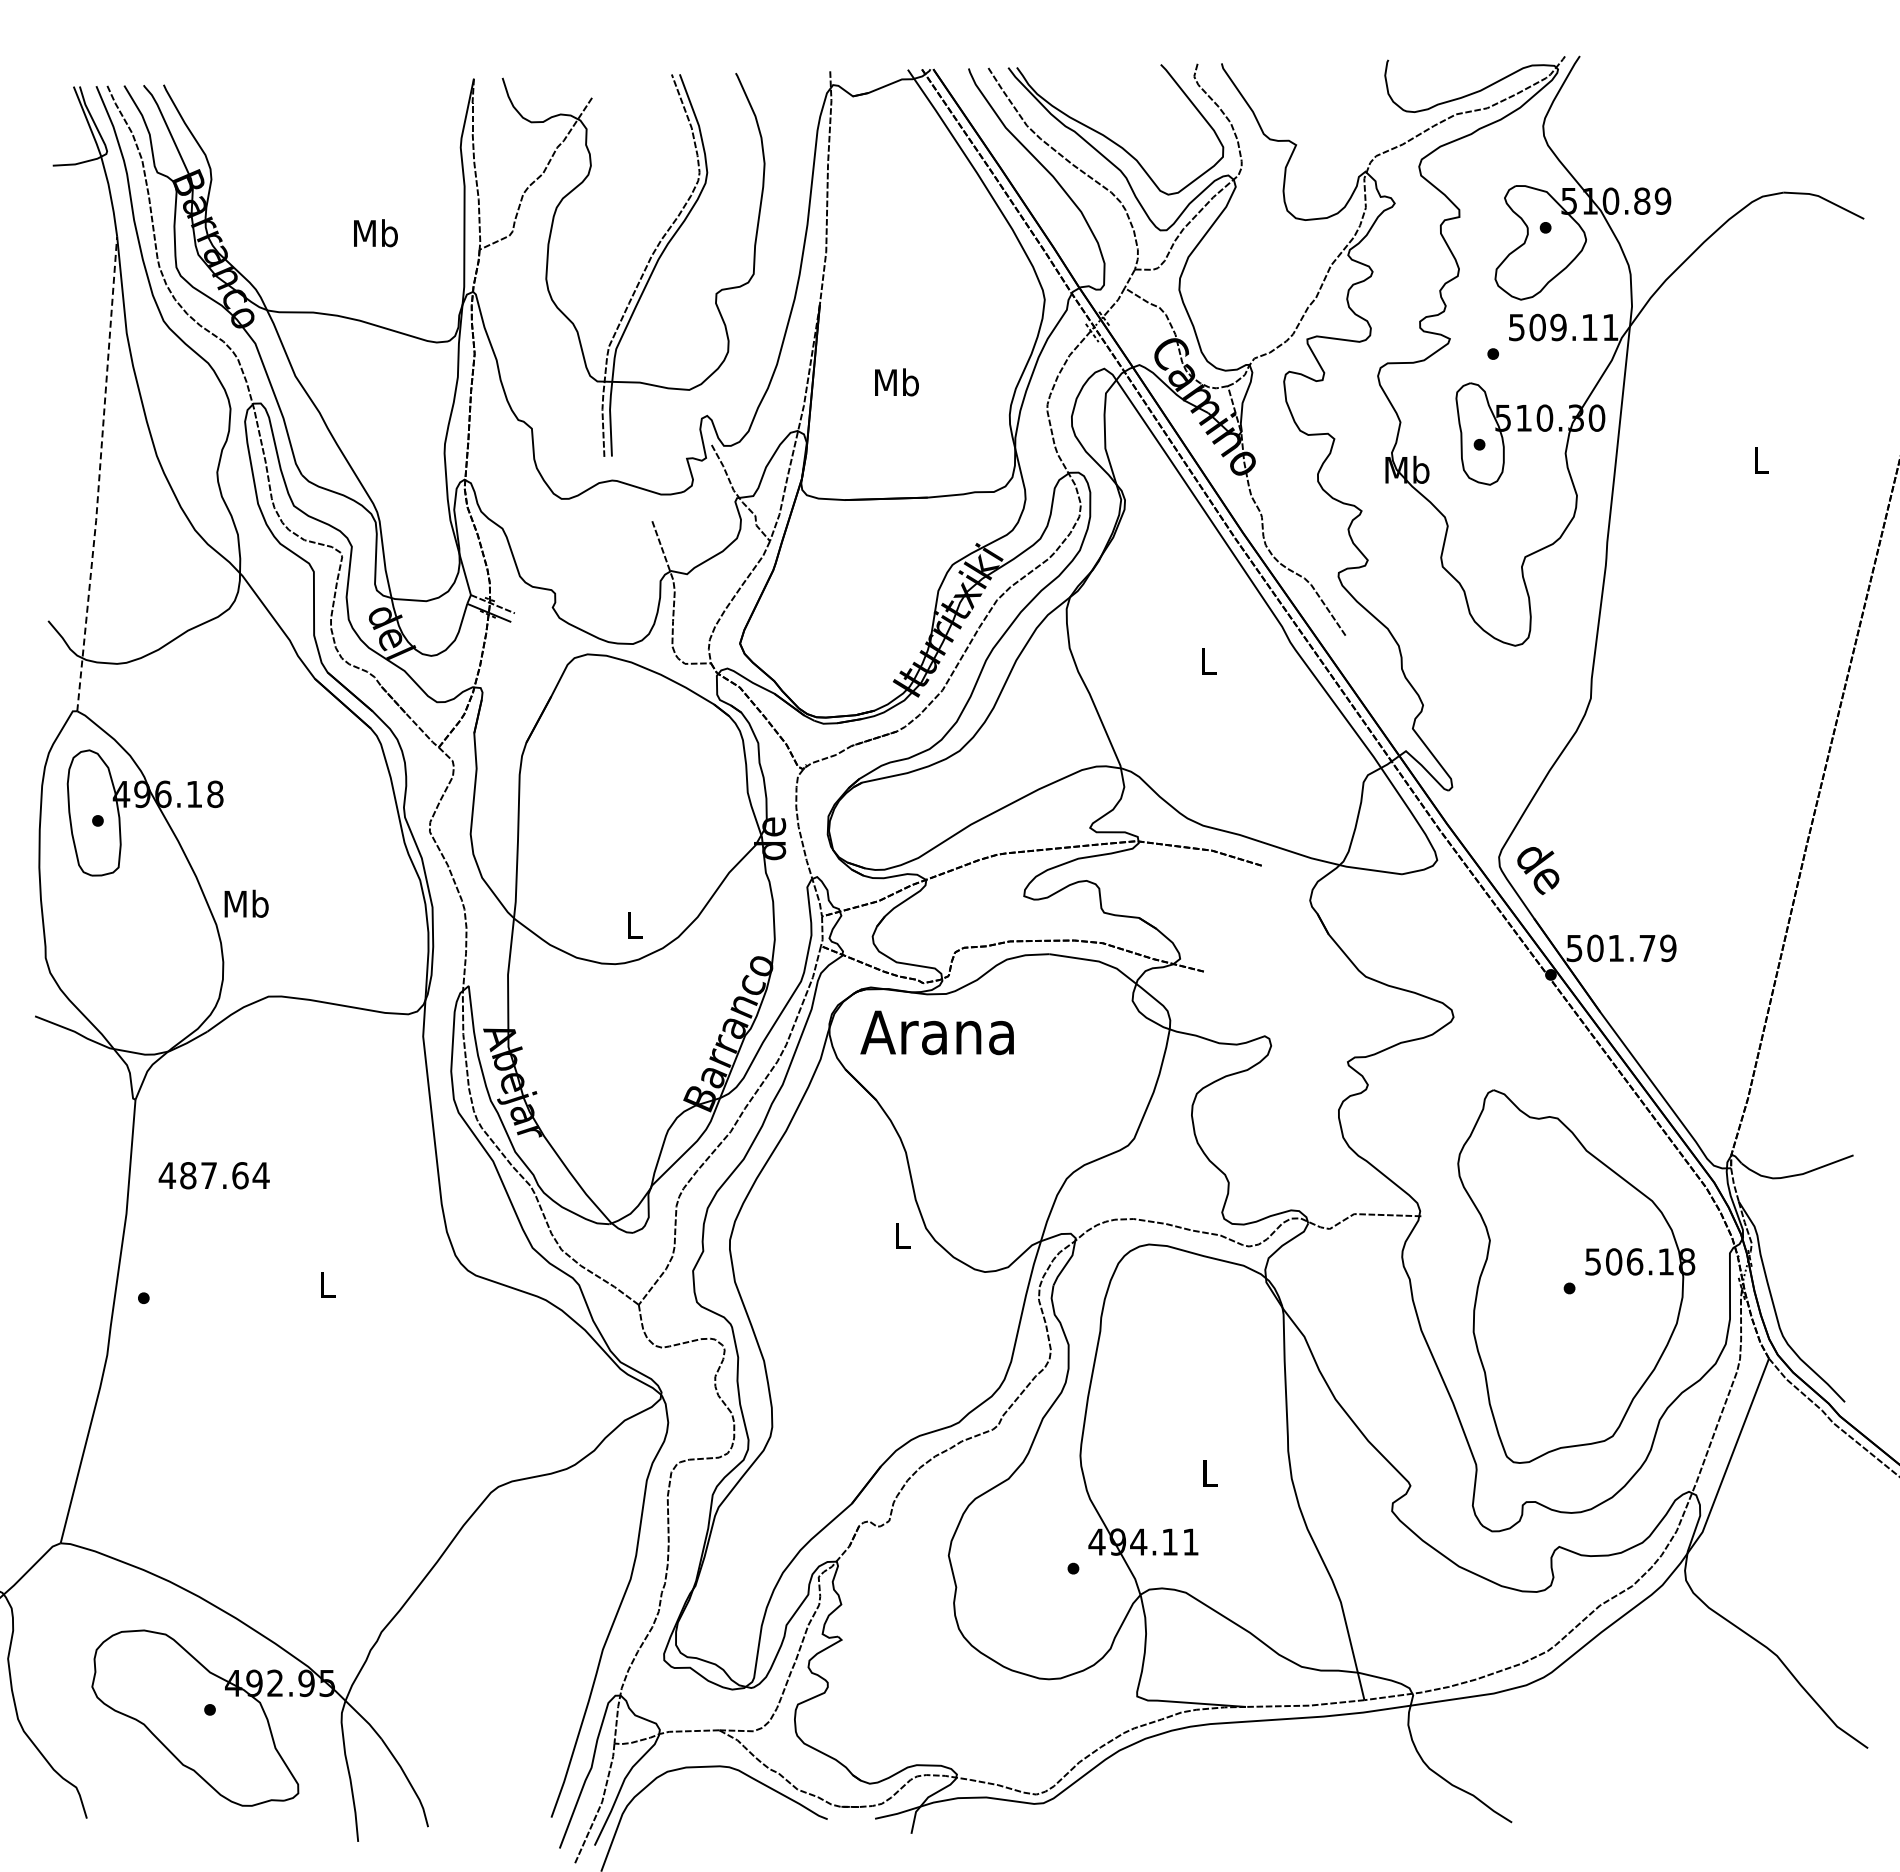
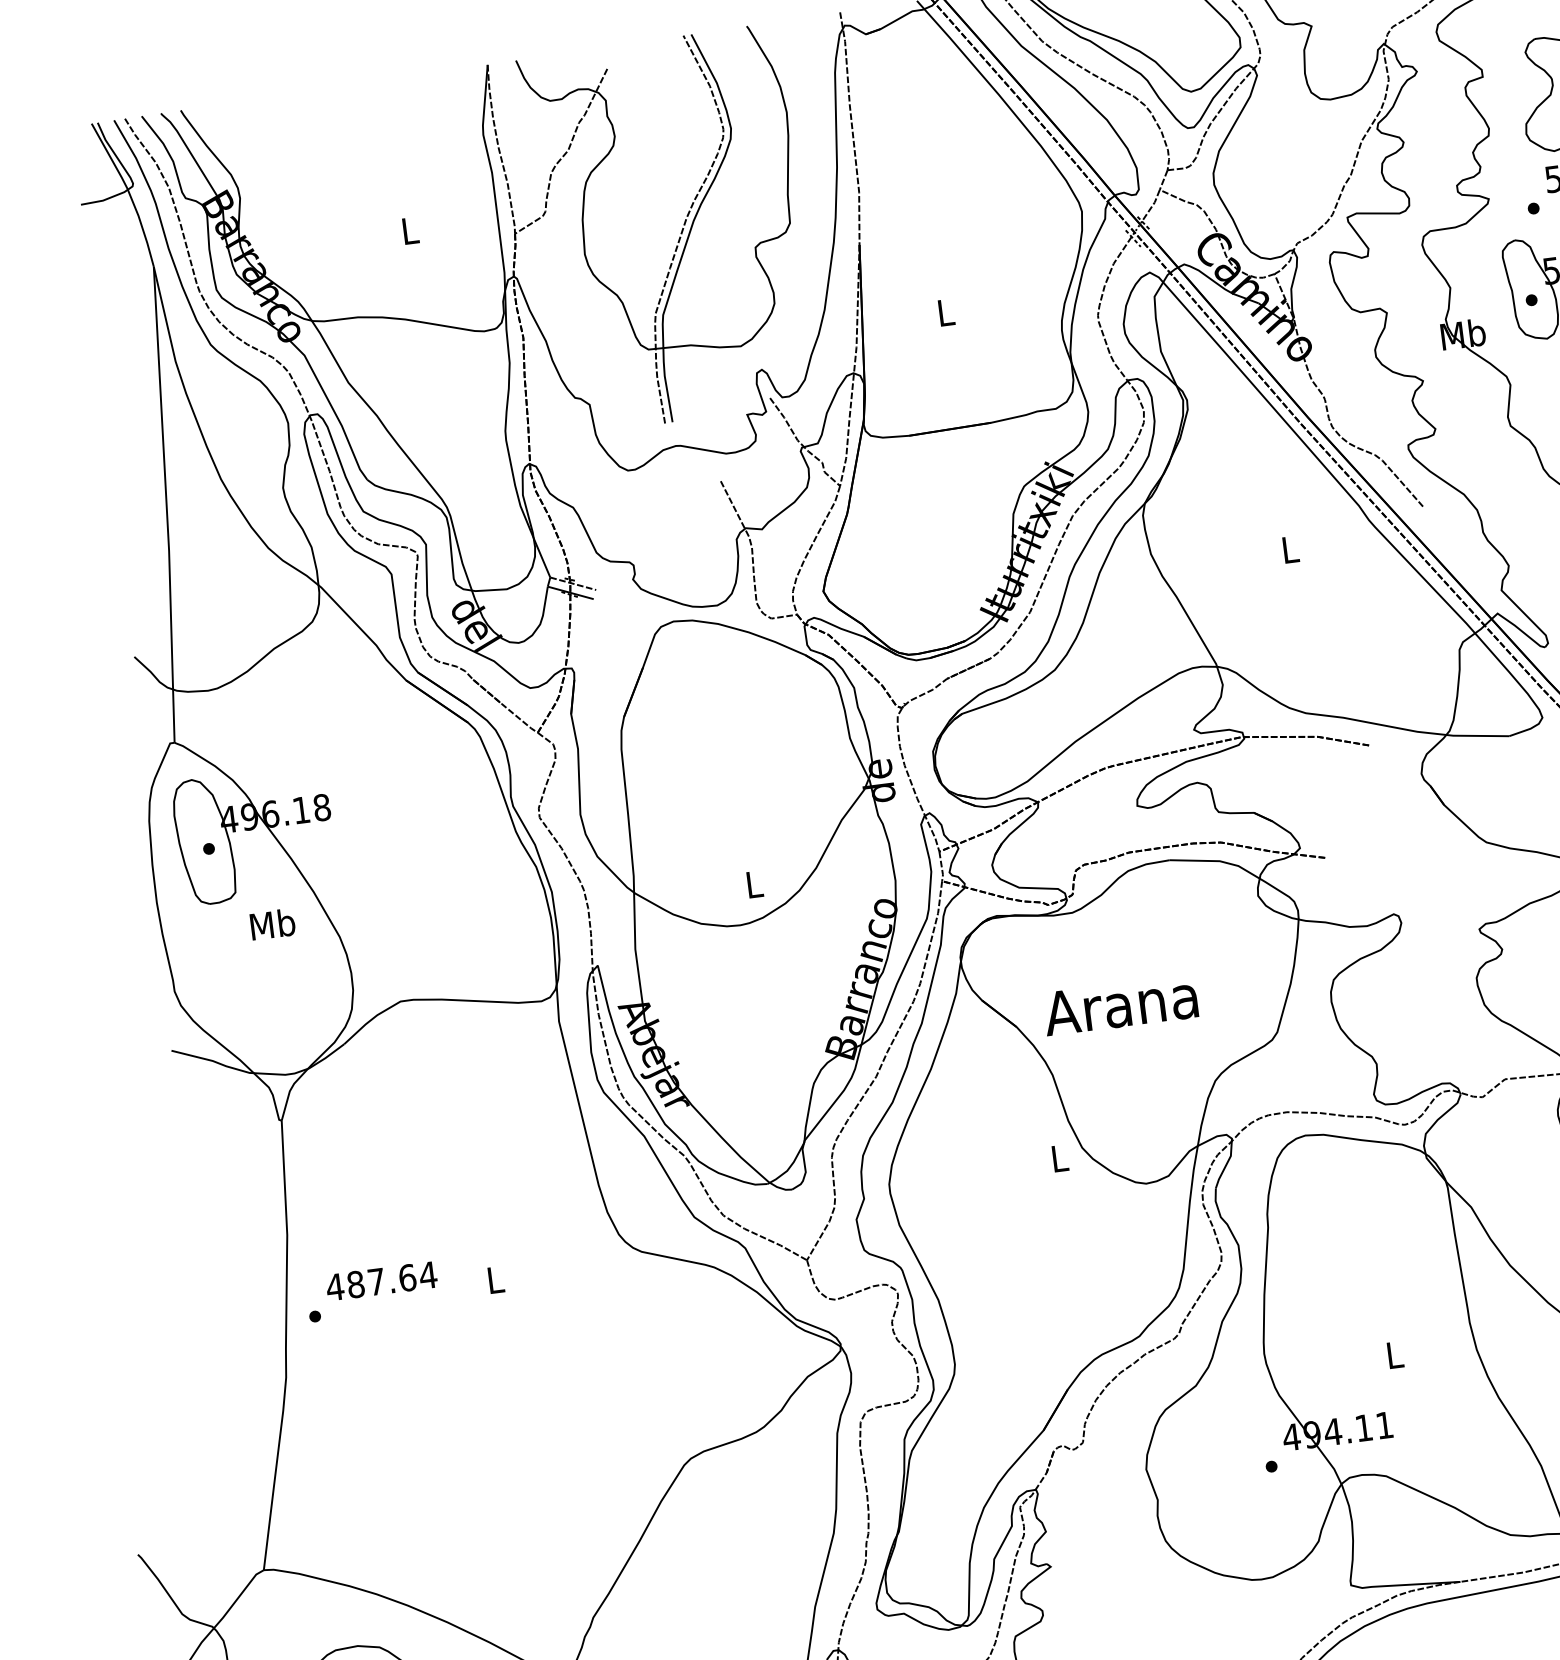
text: (375, 233) -> (409, 231), Mb -> L
text: (896, 382) -> (945, 312), Mb -> L
line: (99, 474) -> (166, 505), dashed -> solid
text: (246, 903) -> (272, 924), moved
text: (936, 1032) -> (1119, 1005), moved
text: (213, 1175) -> (380, 1281), moved

